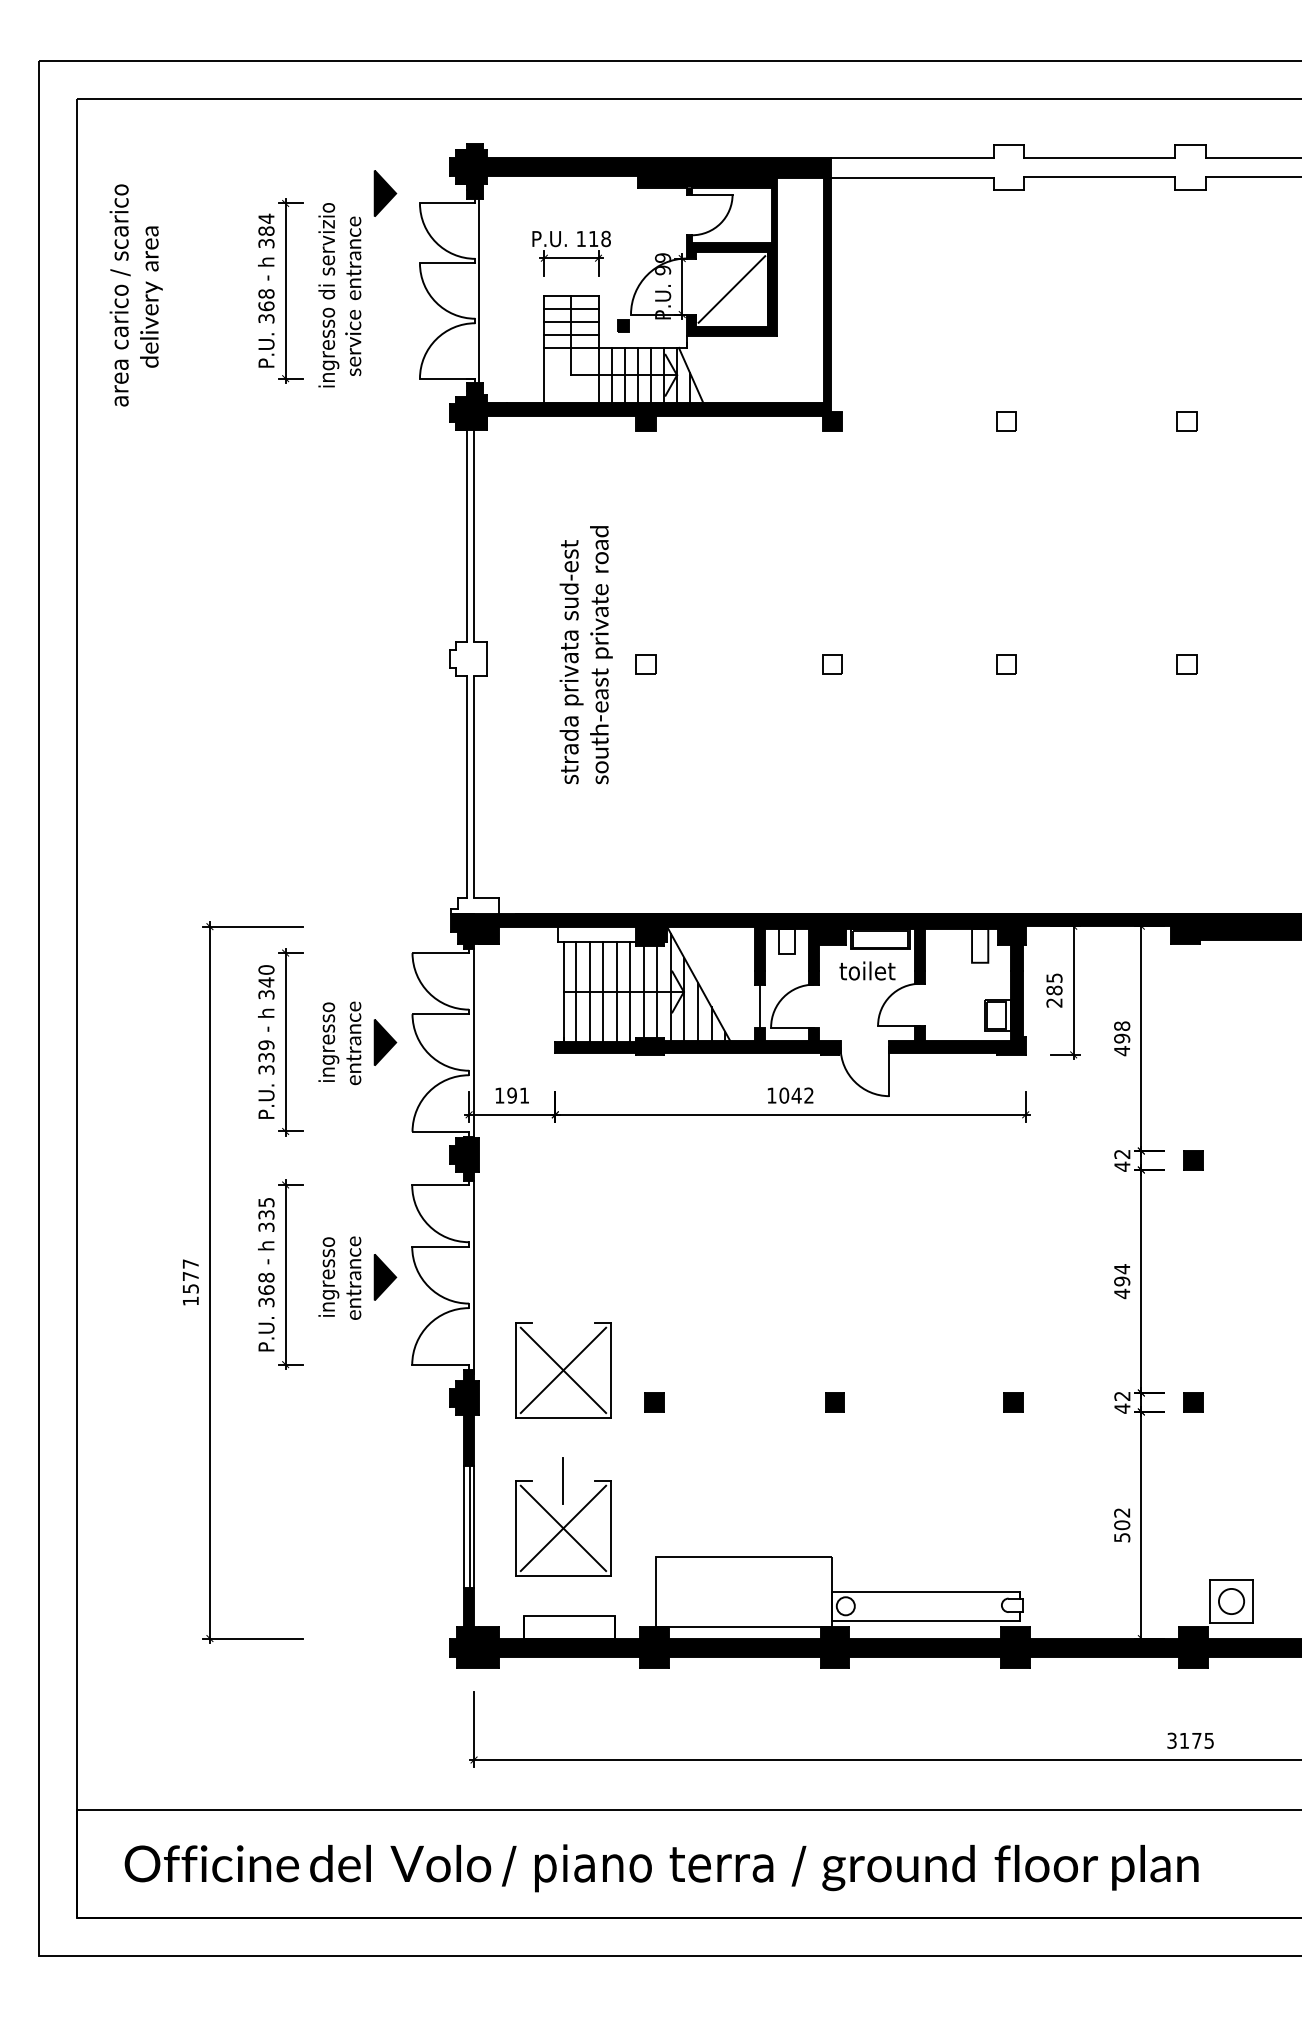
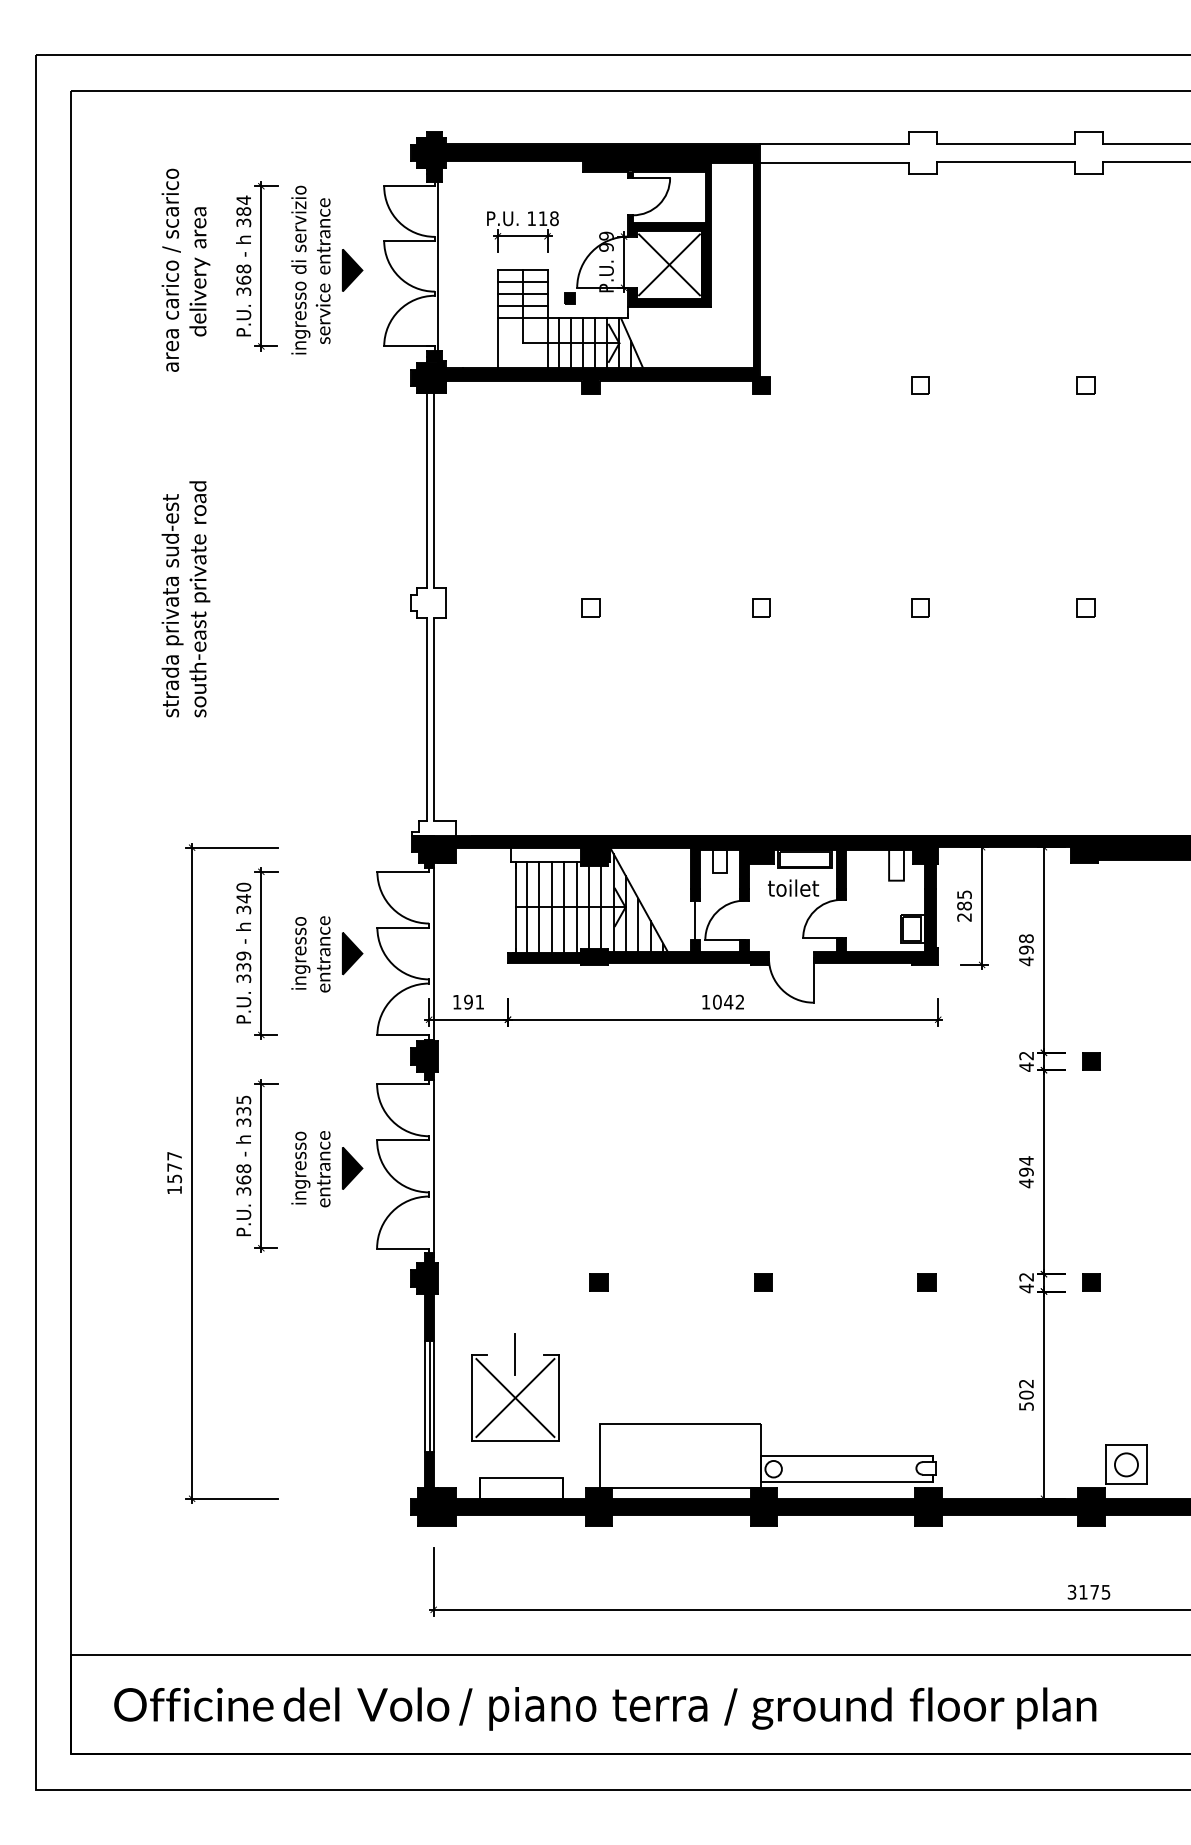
part: (385, 193) -> (352, 270), moved
line: (731, 289) -> (669, 264), added
text: (135, 295) -> (185, 270), moved
text: (585, 655) -> (185, 599), moved
part: (563, 1370) -> (515, 1253), removed

